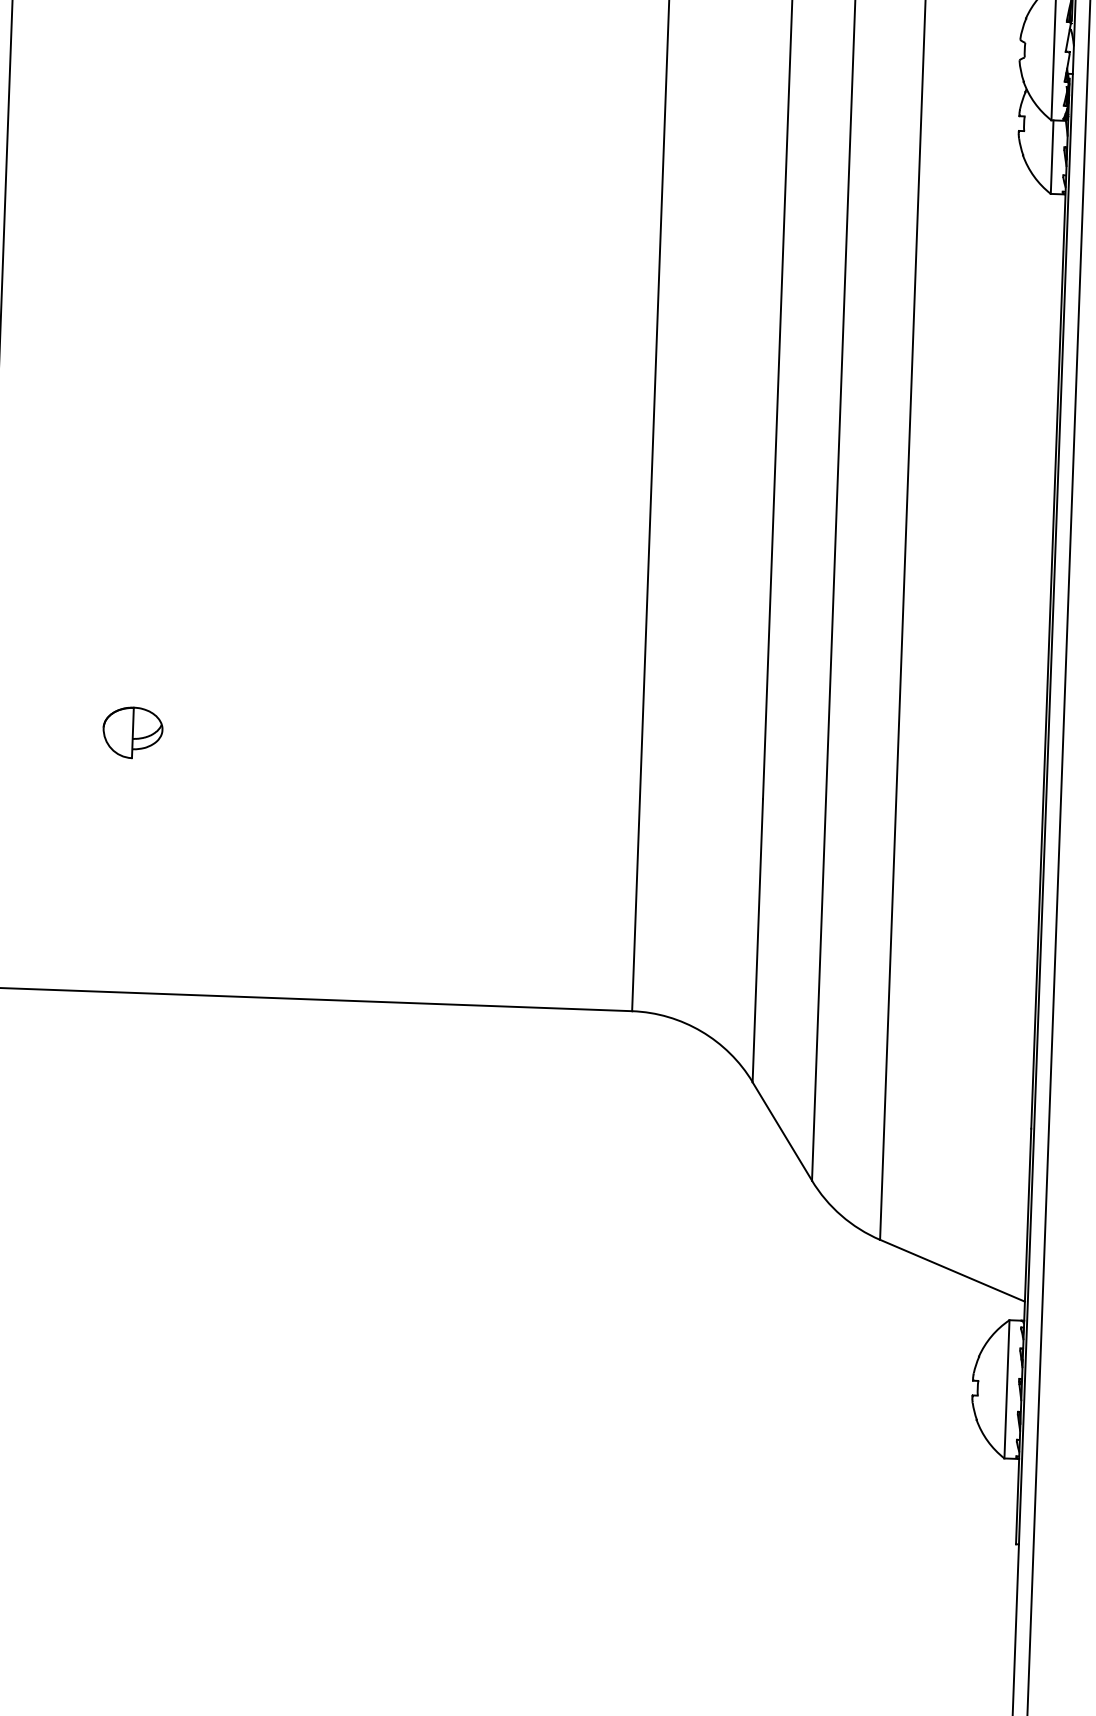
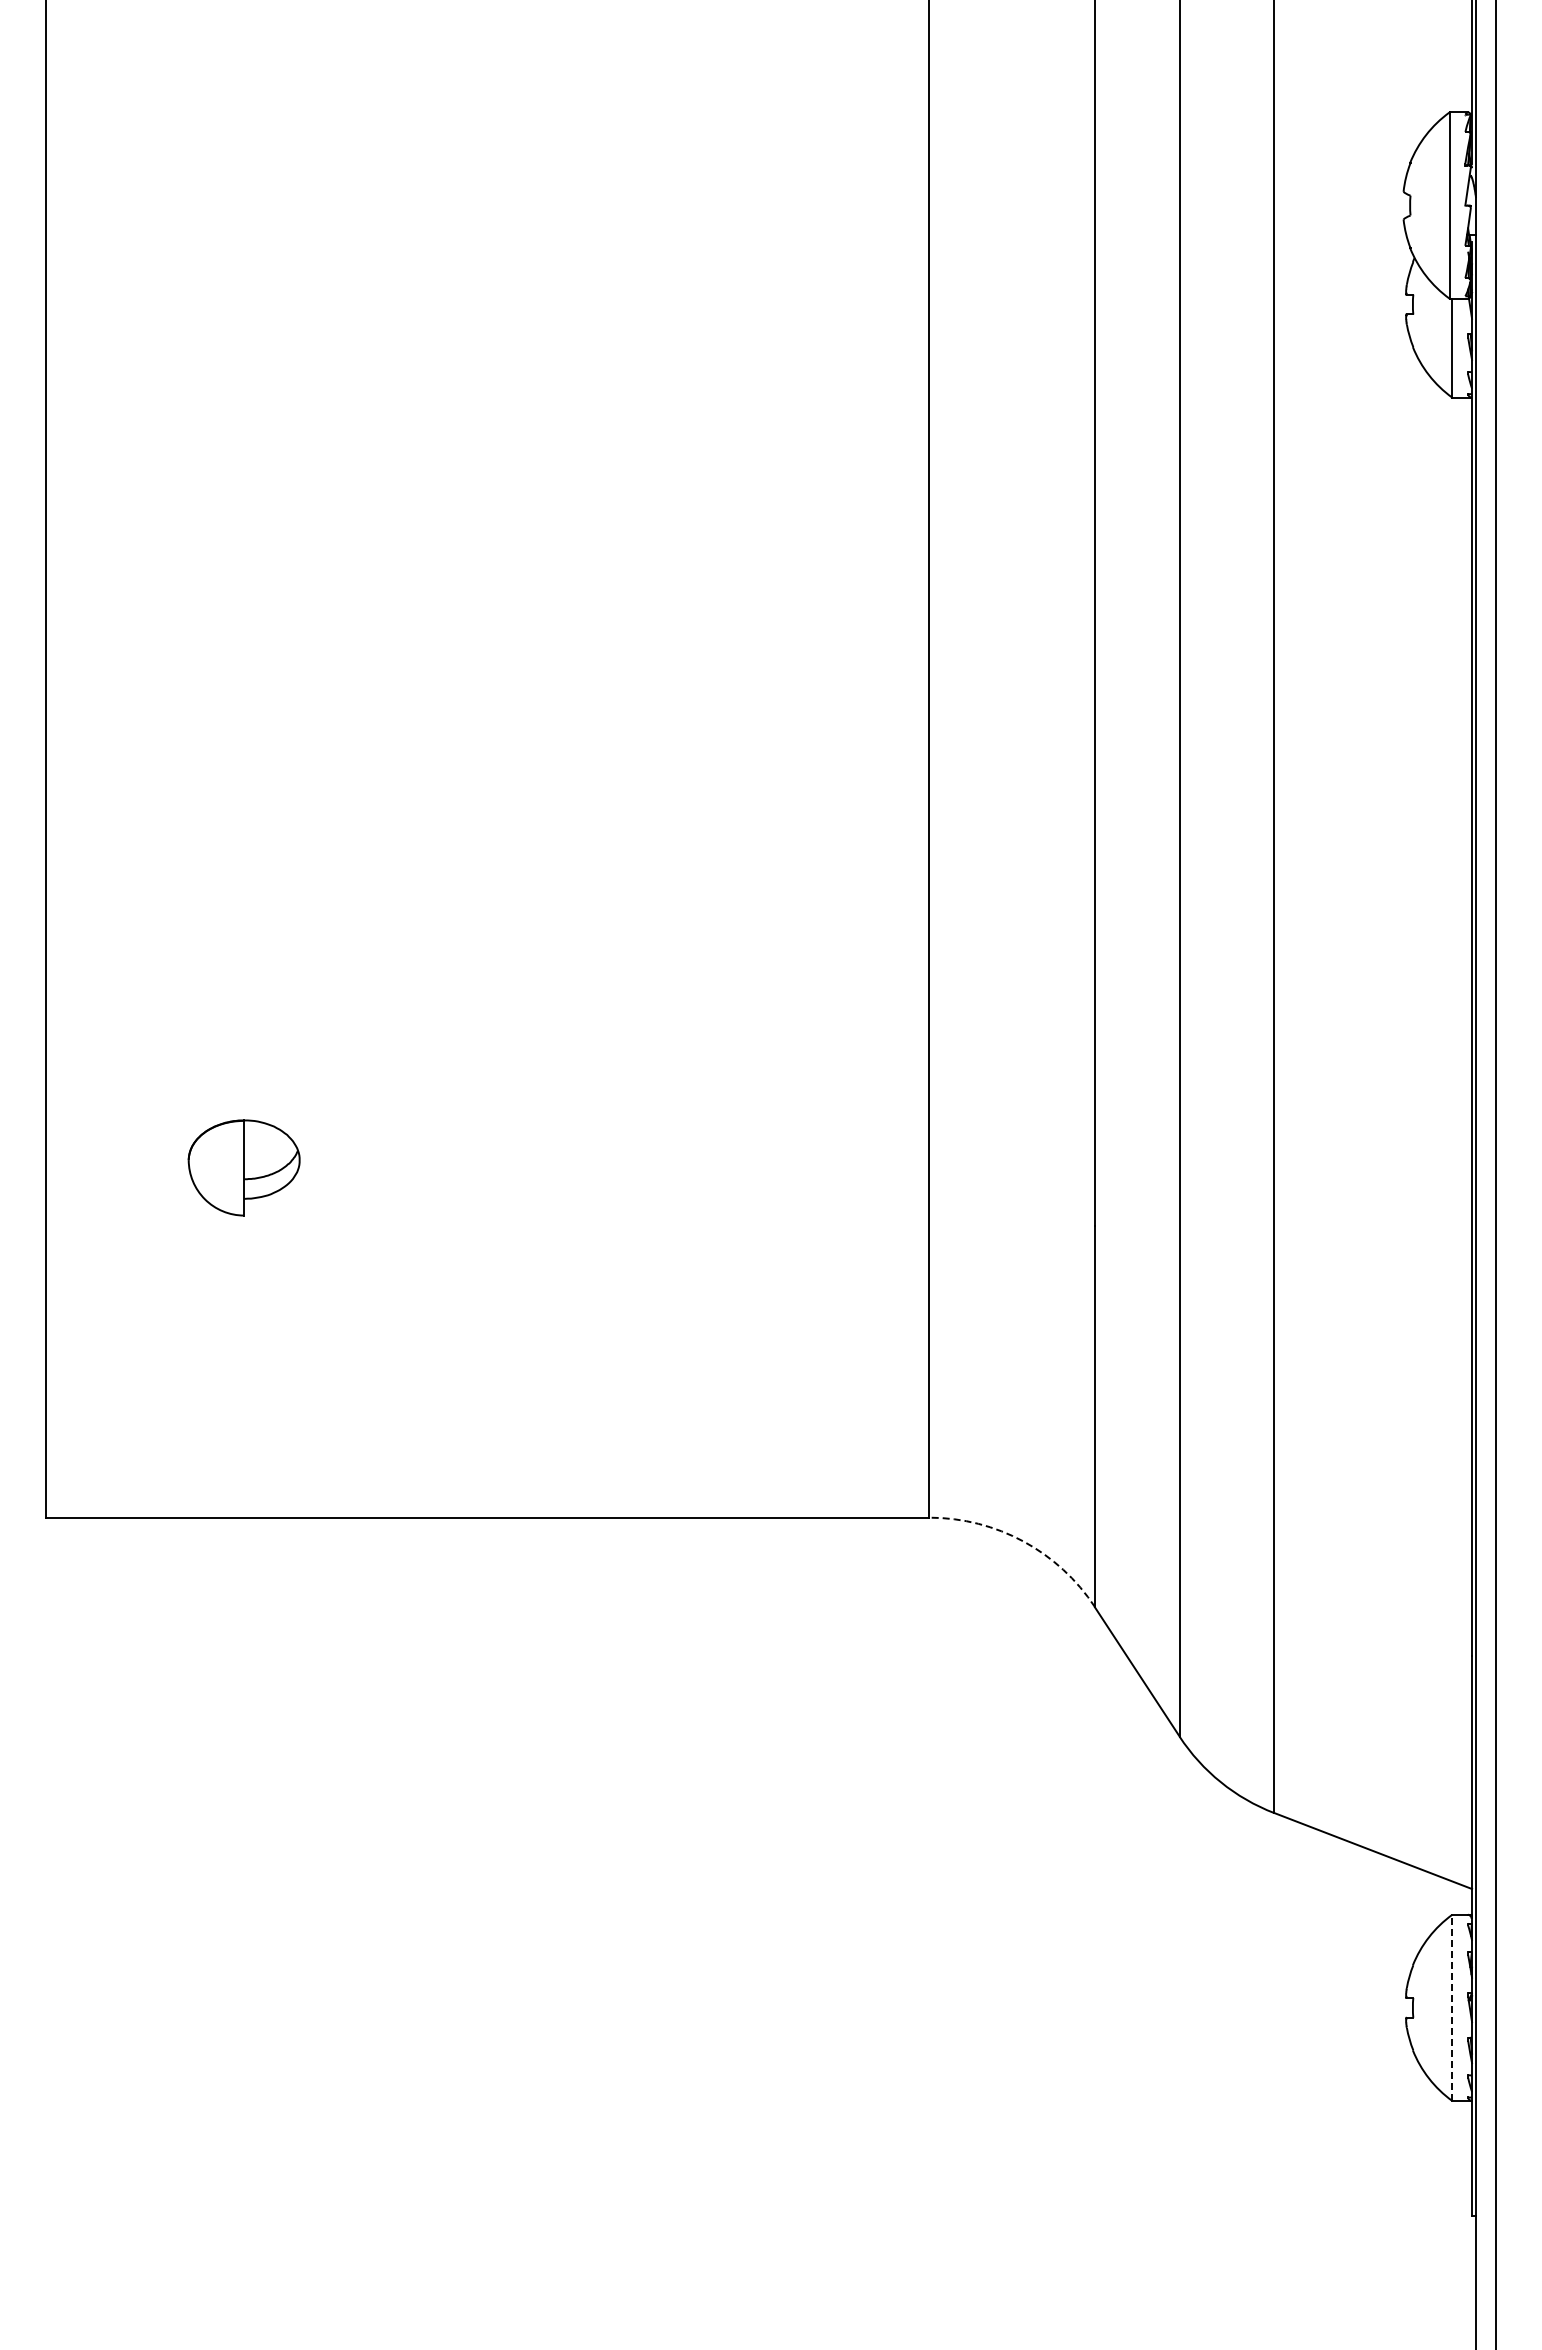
part: (132, 732) -> (243, 1167), size x1.4
arc: (701, 1031) -> (1023, 1541), solid -> dashed
line: (1007, 1389) -> (1452, 2007), solid -> dashed

